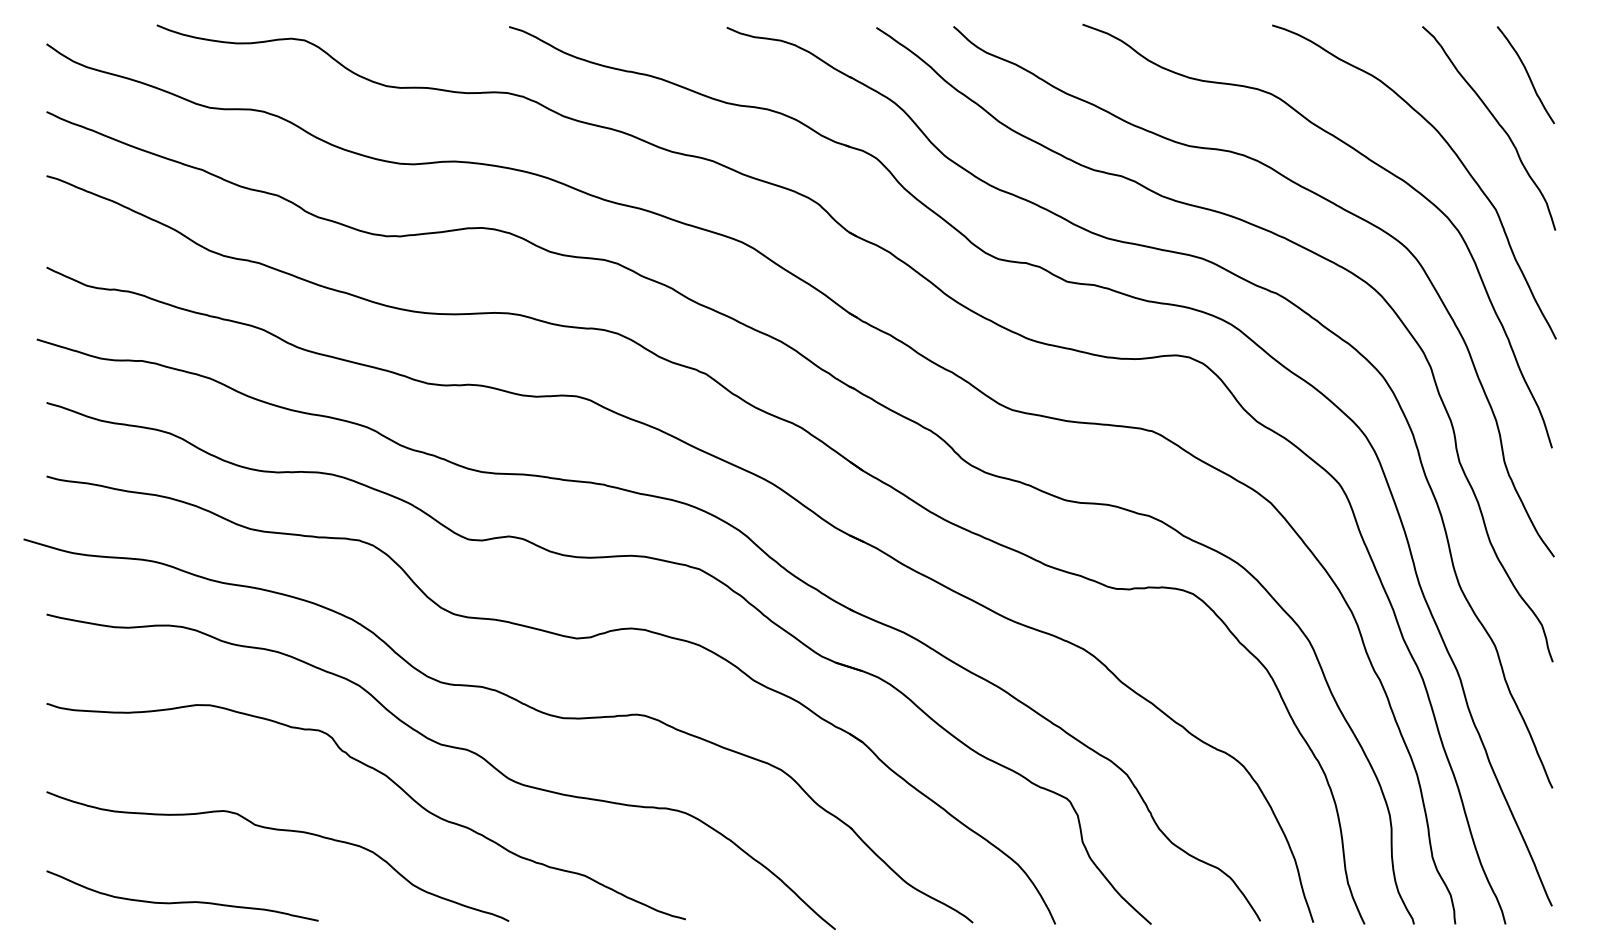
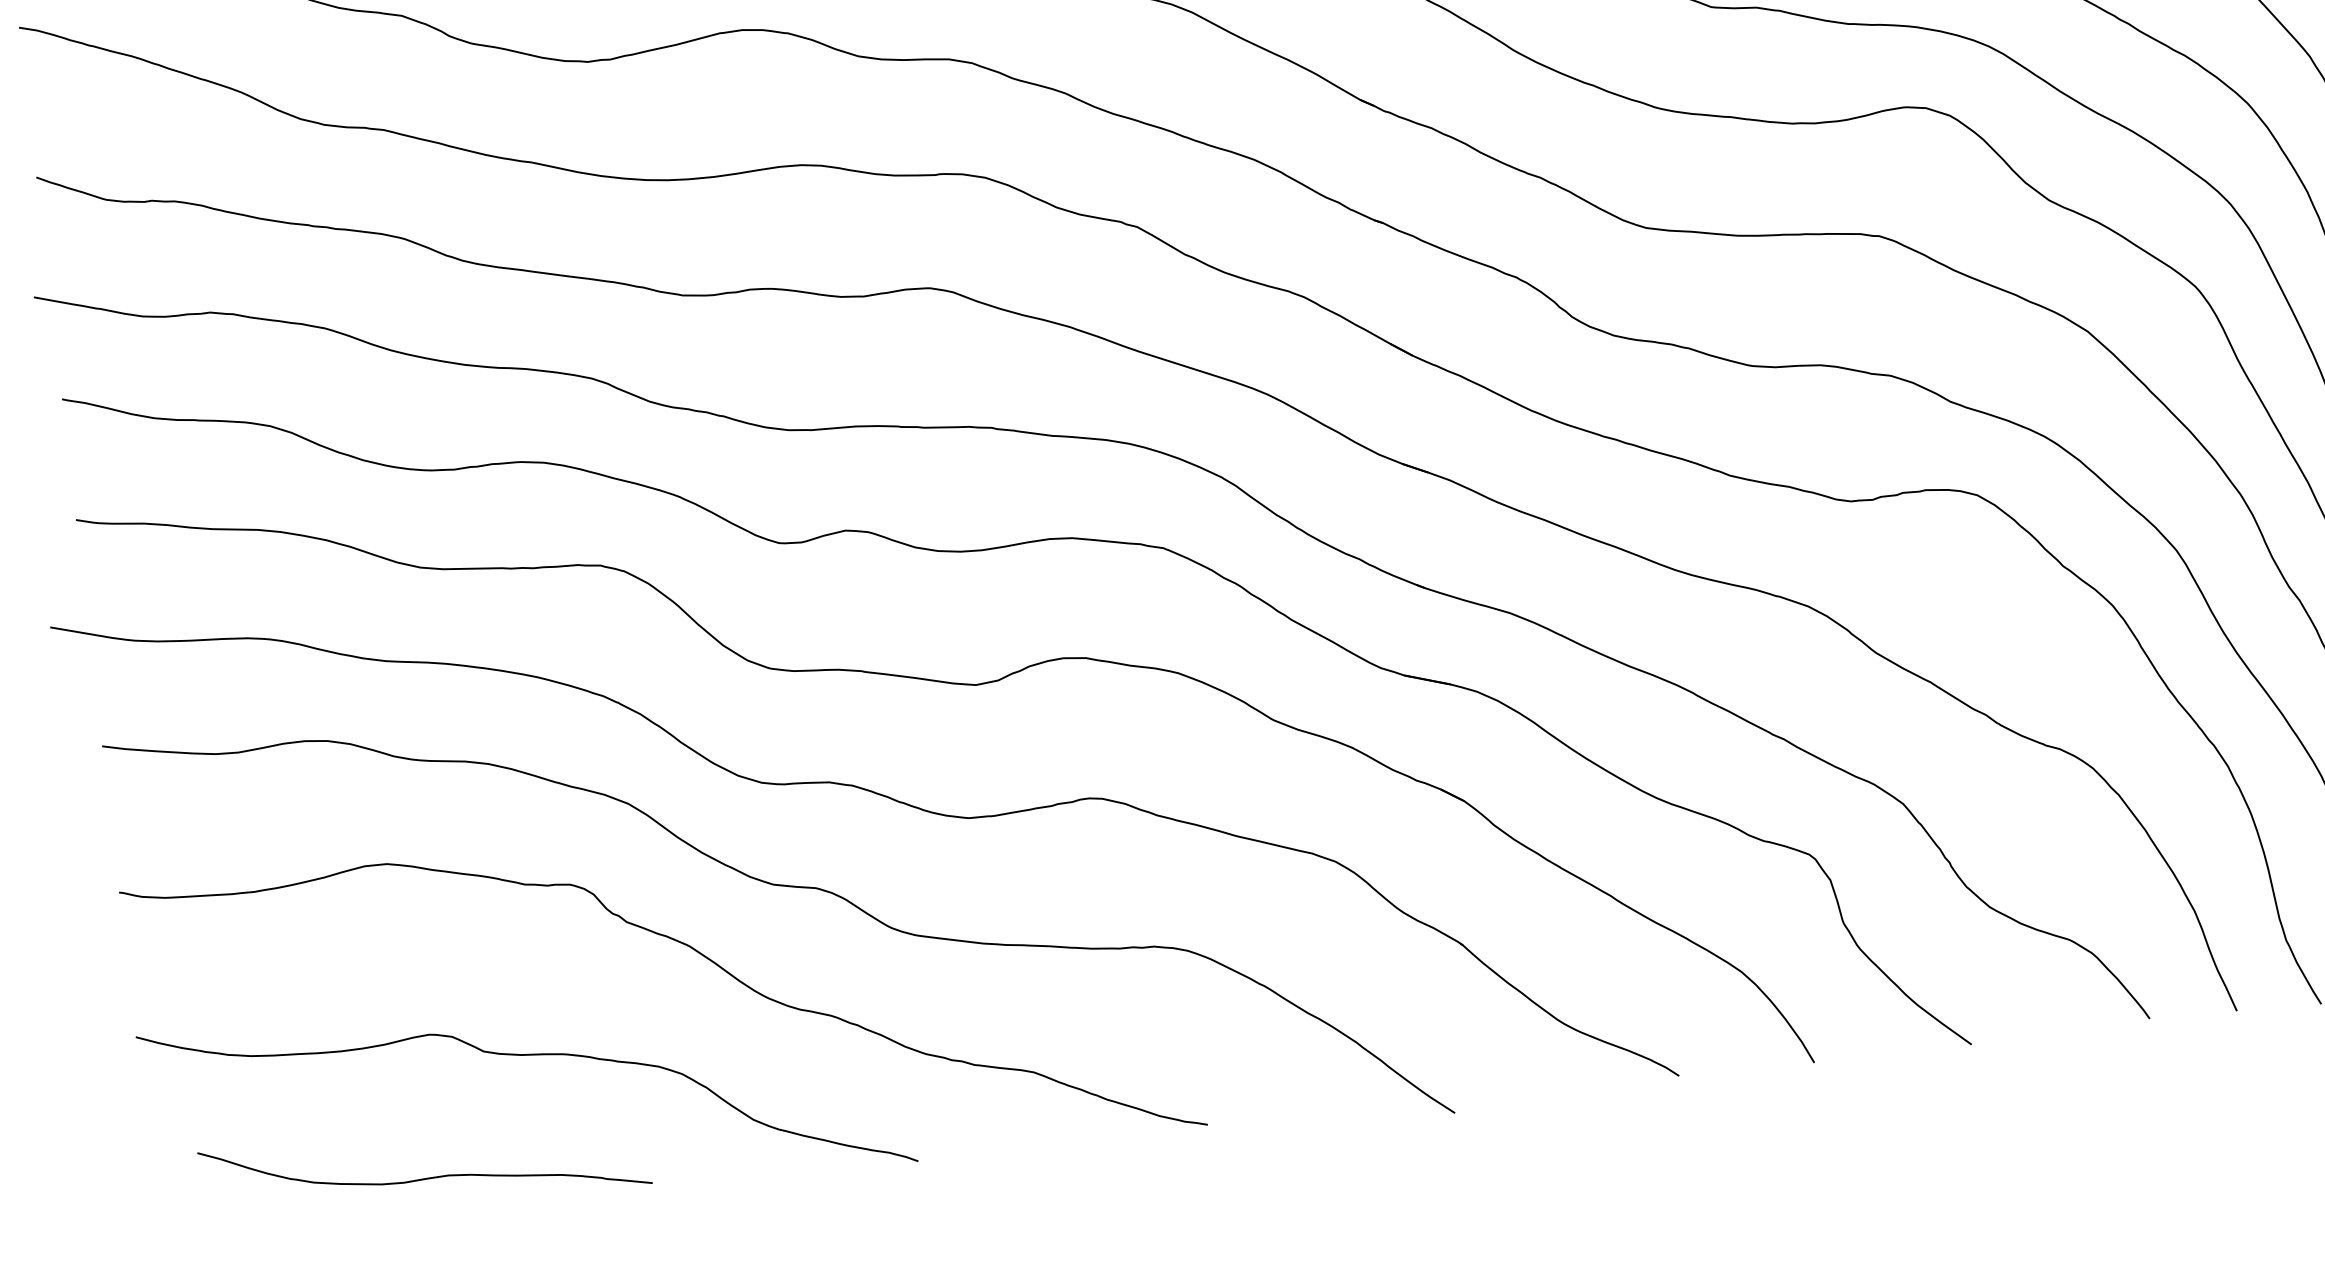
curve: (182, 901) -> (425, 1177), moved

